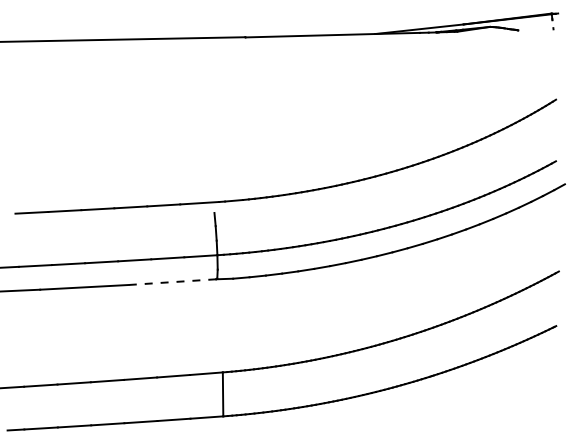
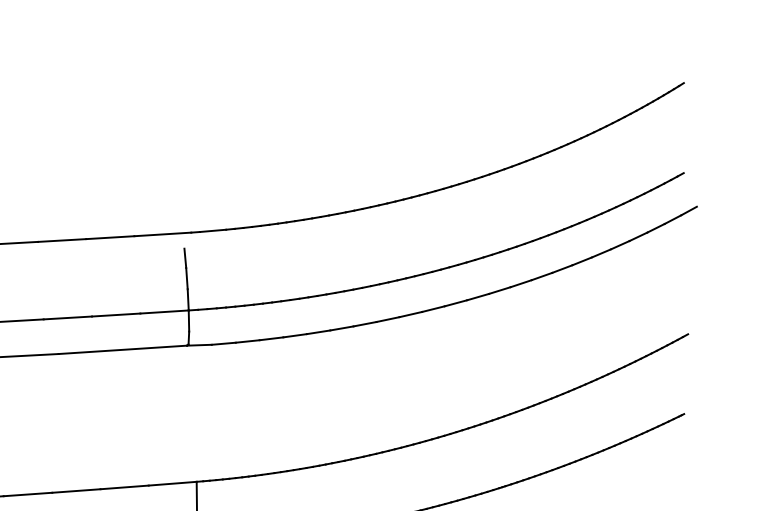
line: (171, 282) -> (121, 350), dashed -> solid

